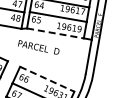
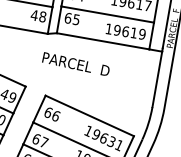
line: (55, 33) -> (103, 41), dashed -> solid
line: (47, 79) -> (90, 116), dashed -> solid

